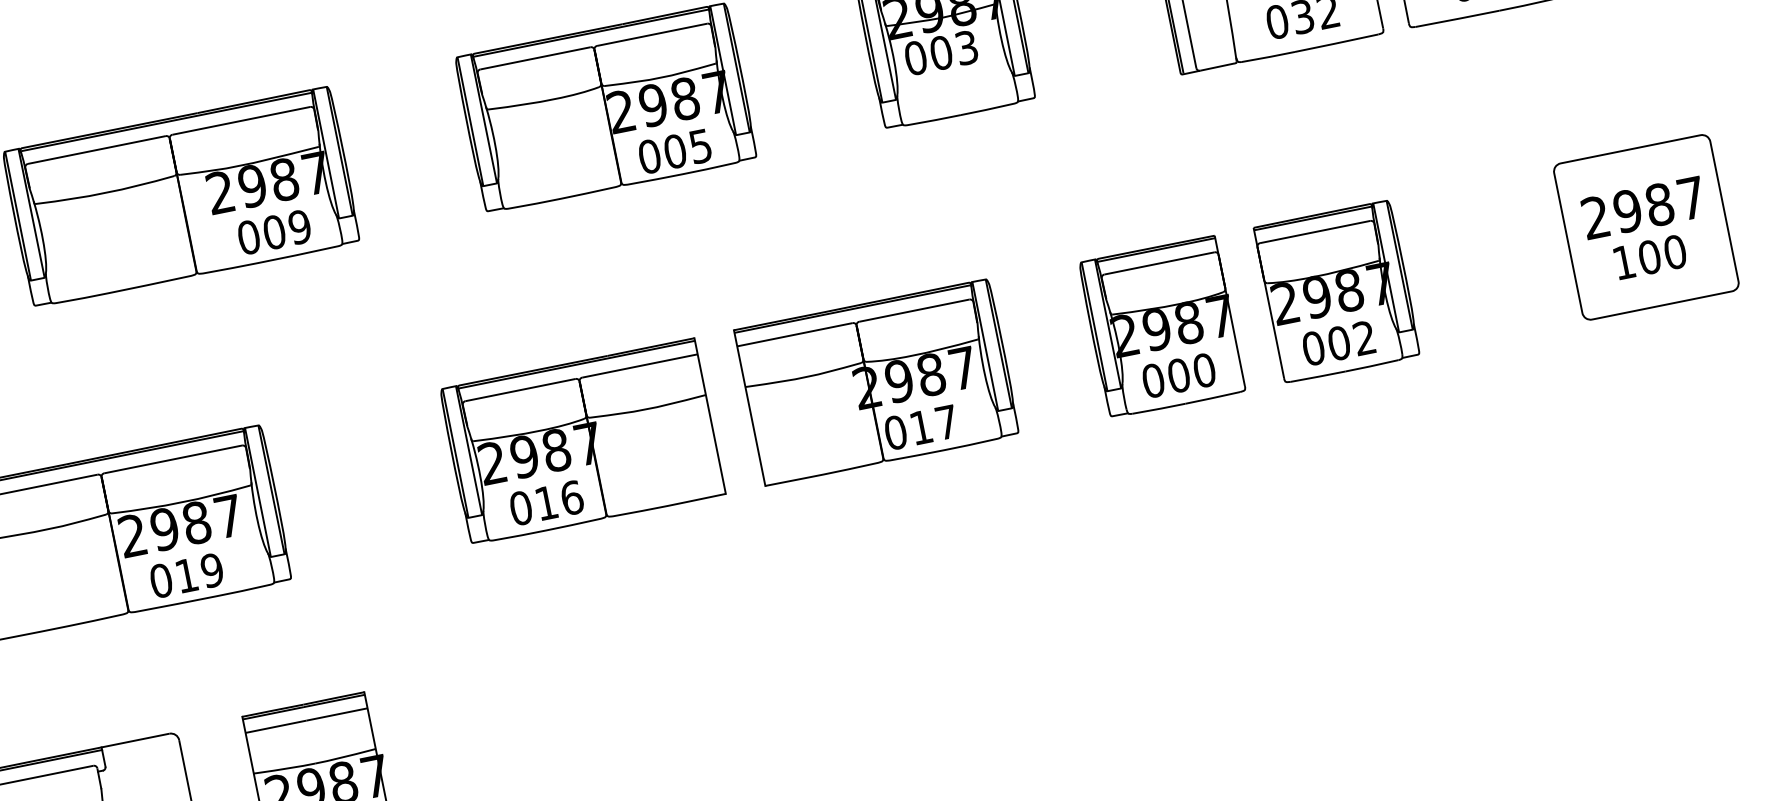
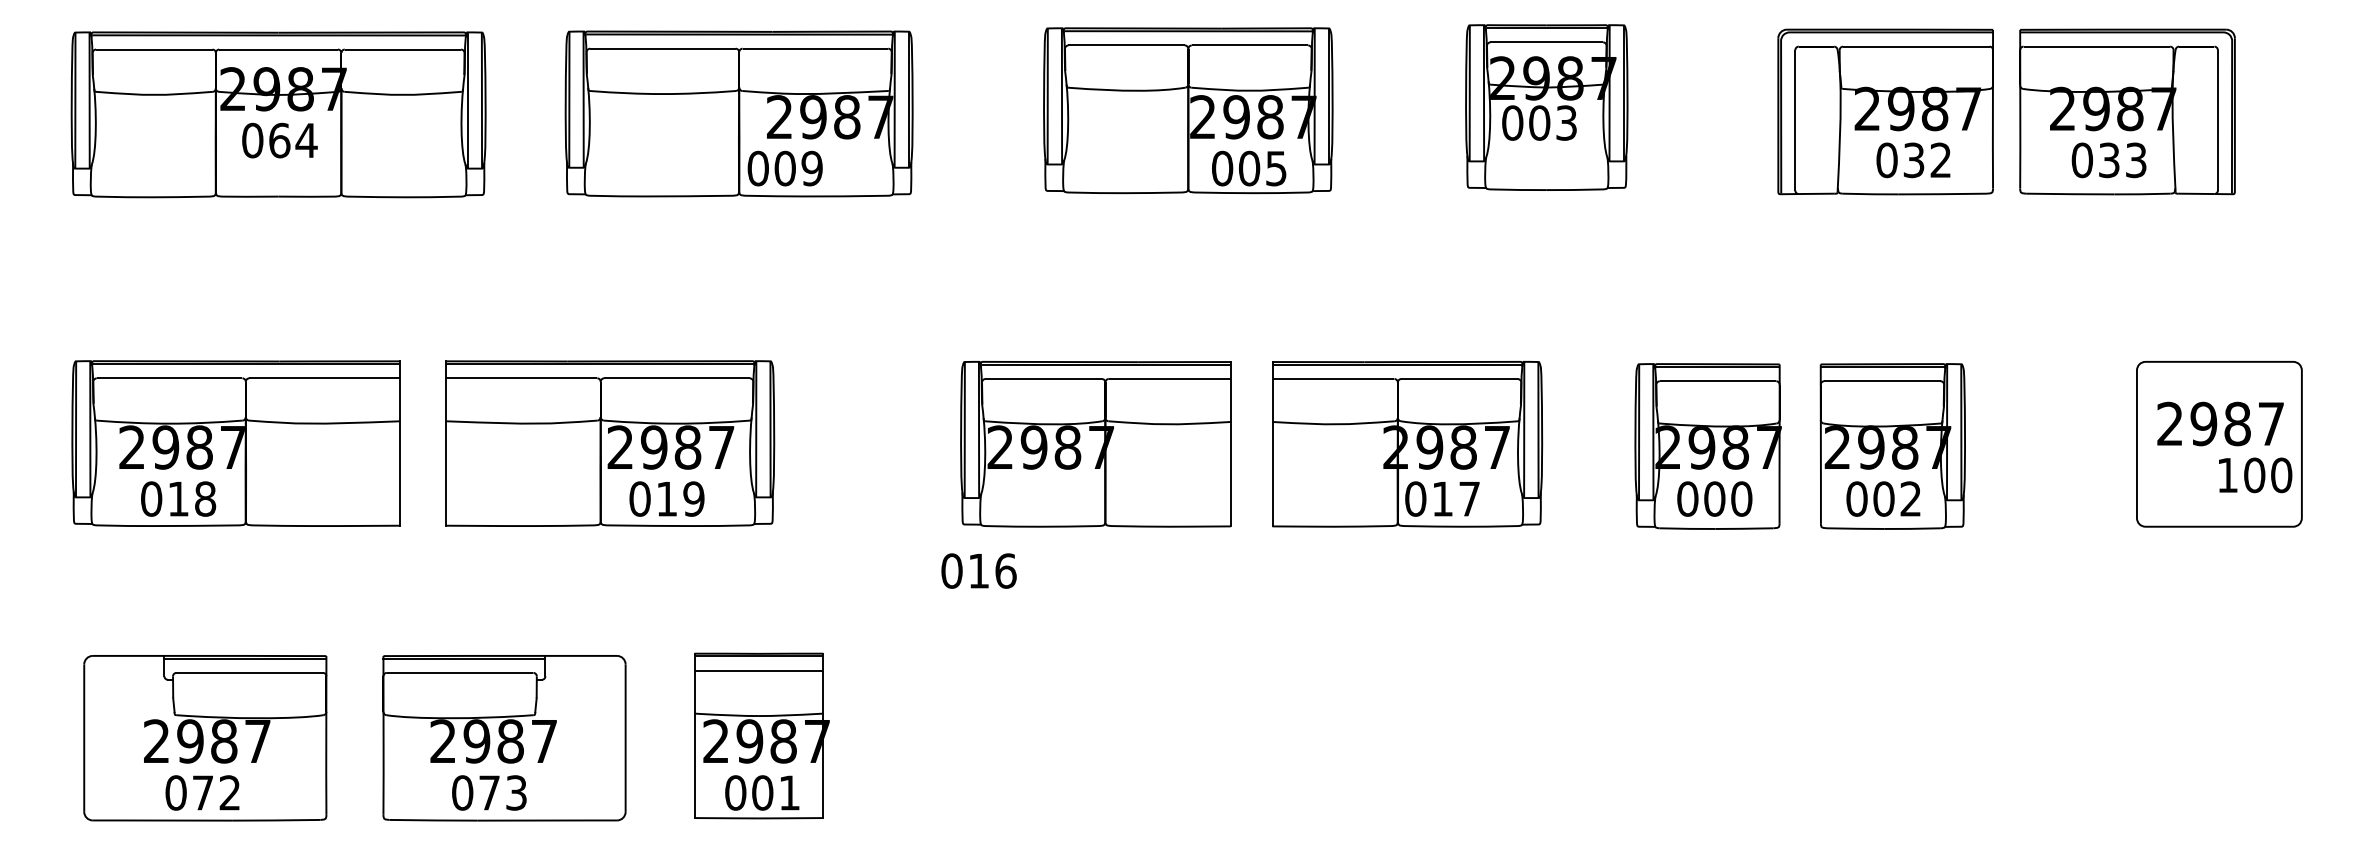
text: (273, 232) -> (784, 168), moved
text: (1650, 257) -> (2255, 475), moved
text: (546, 502) -> (978, 570), moved

